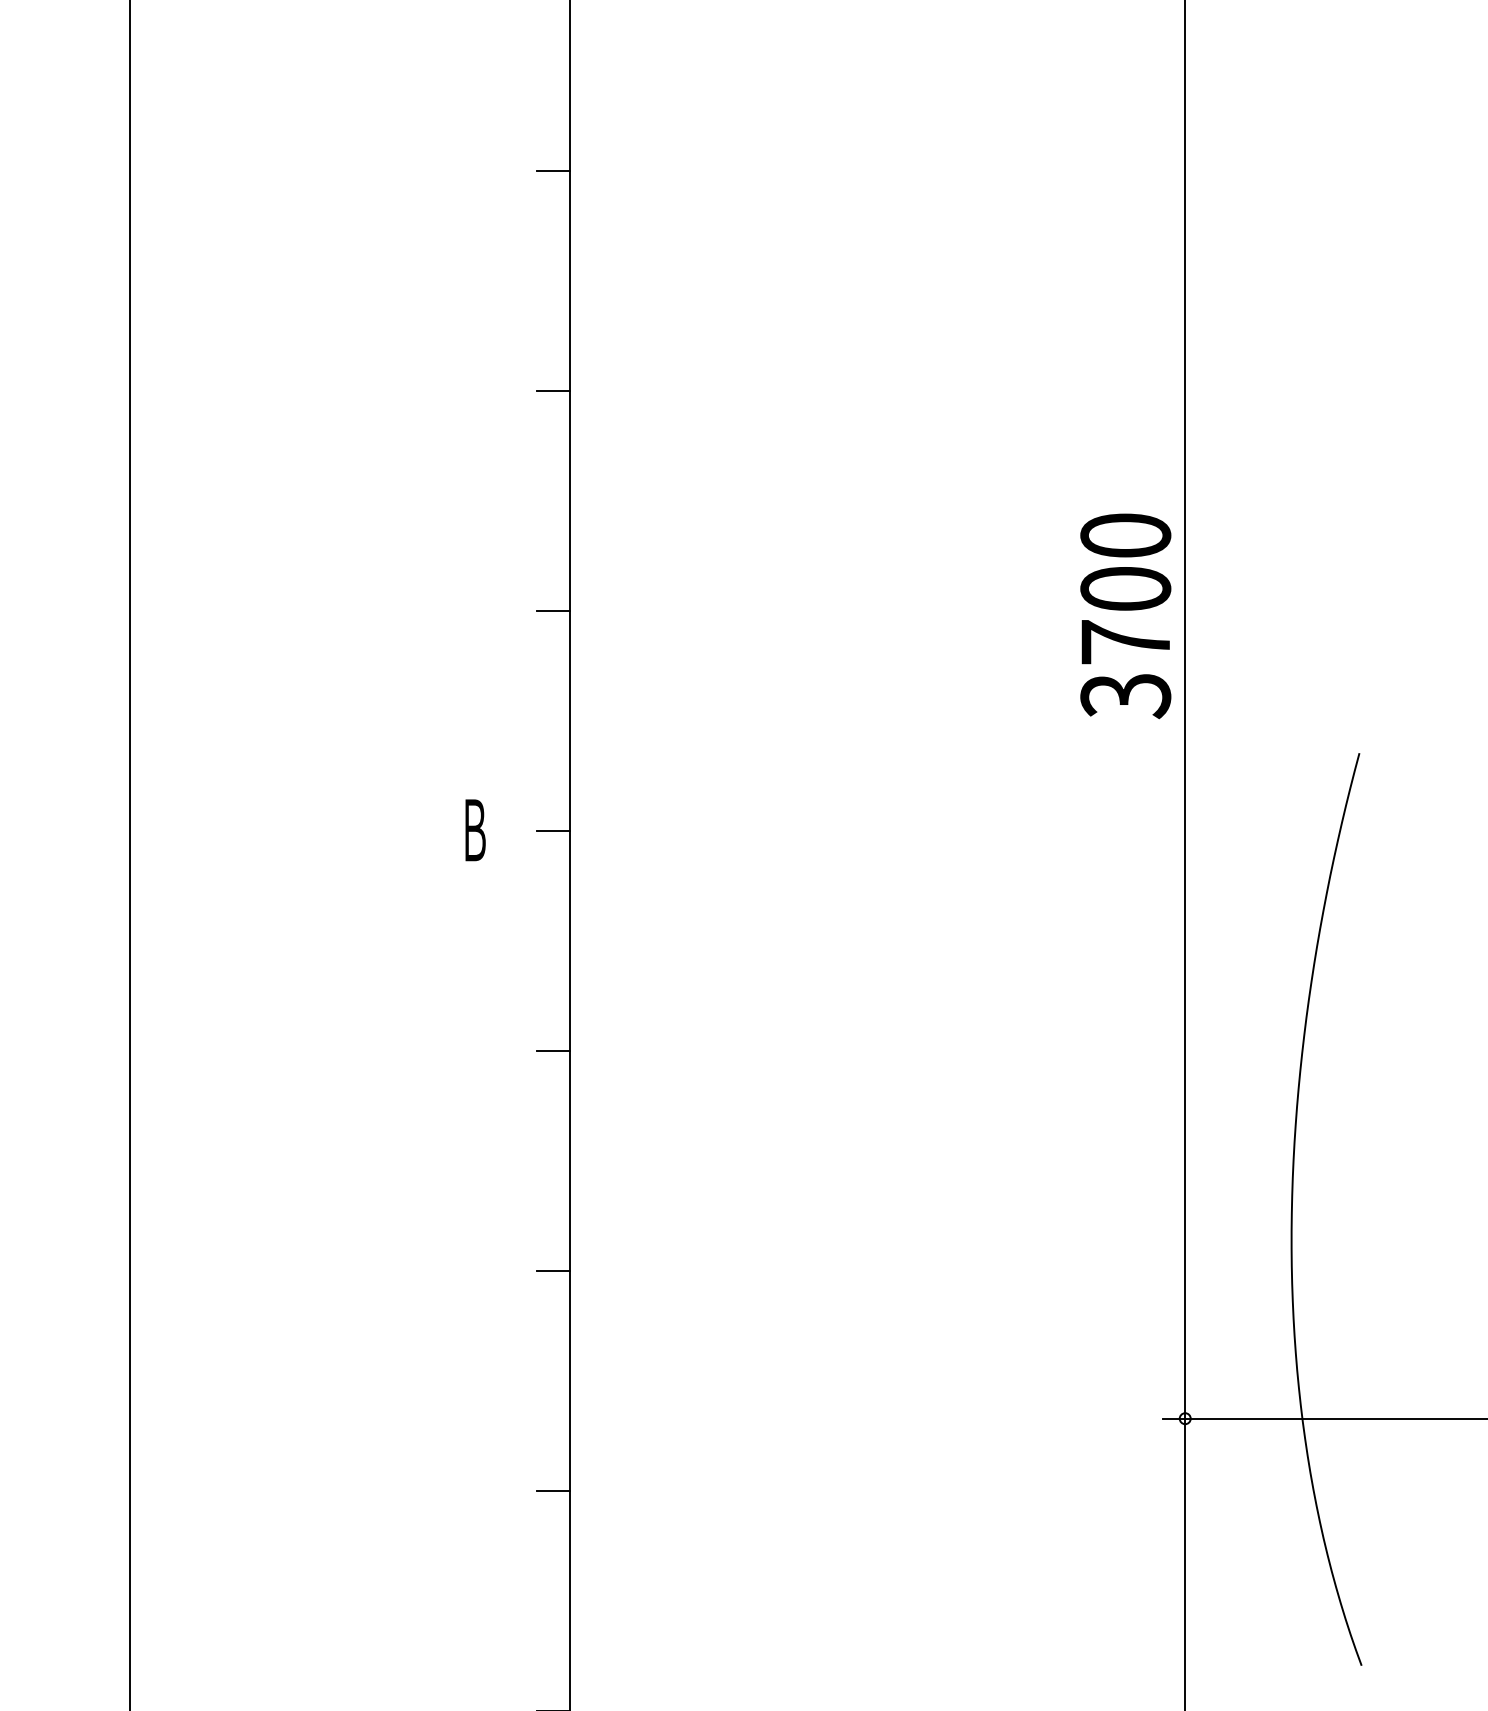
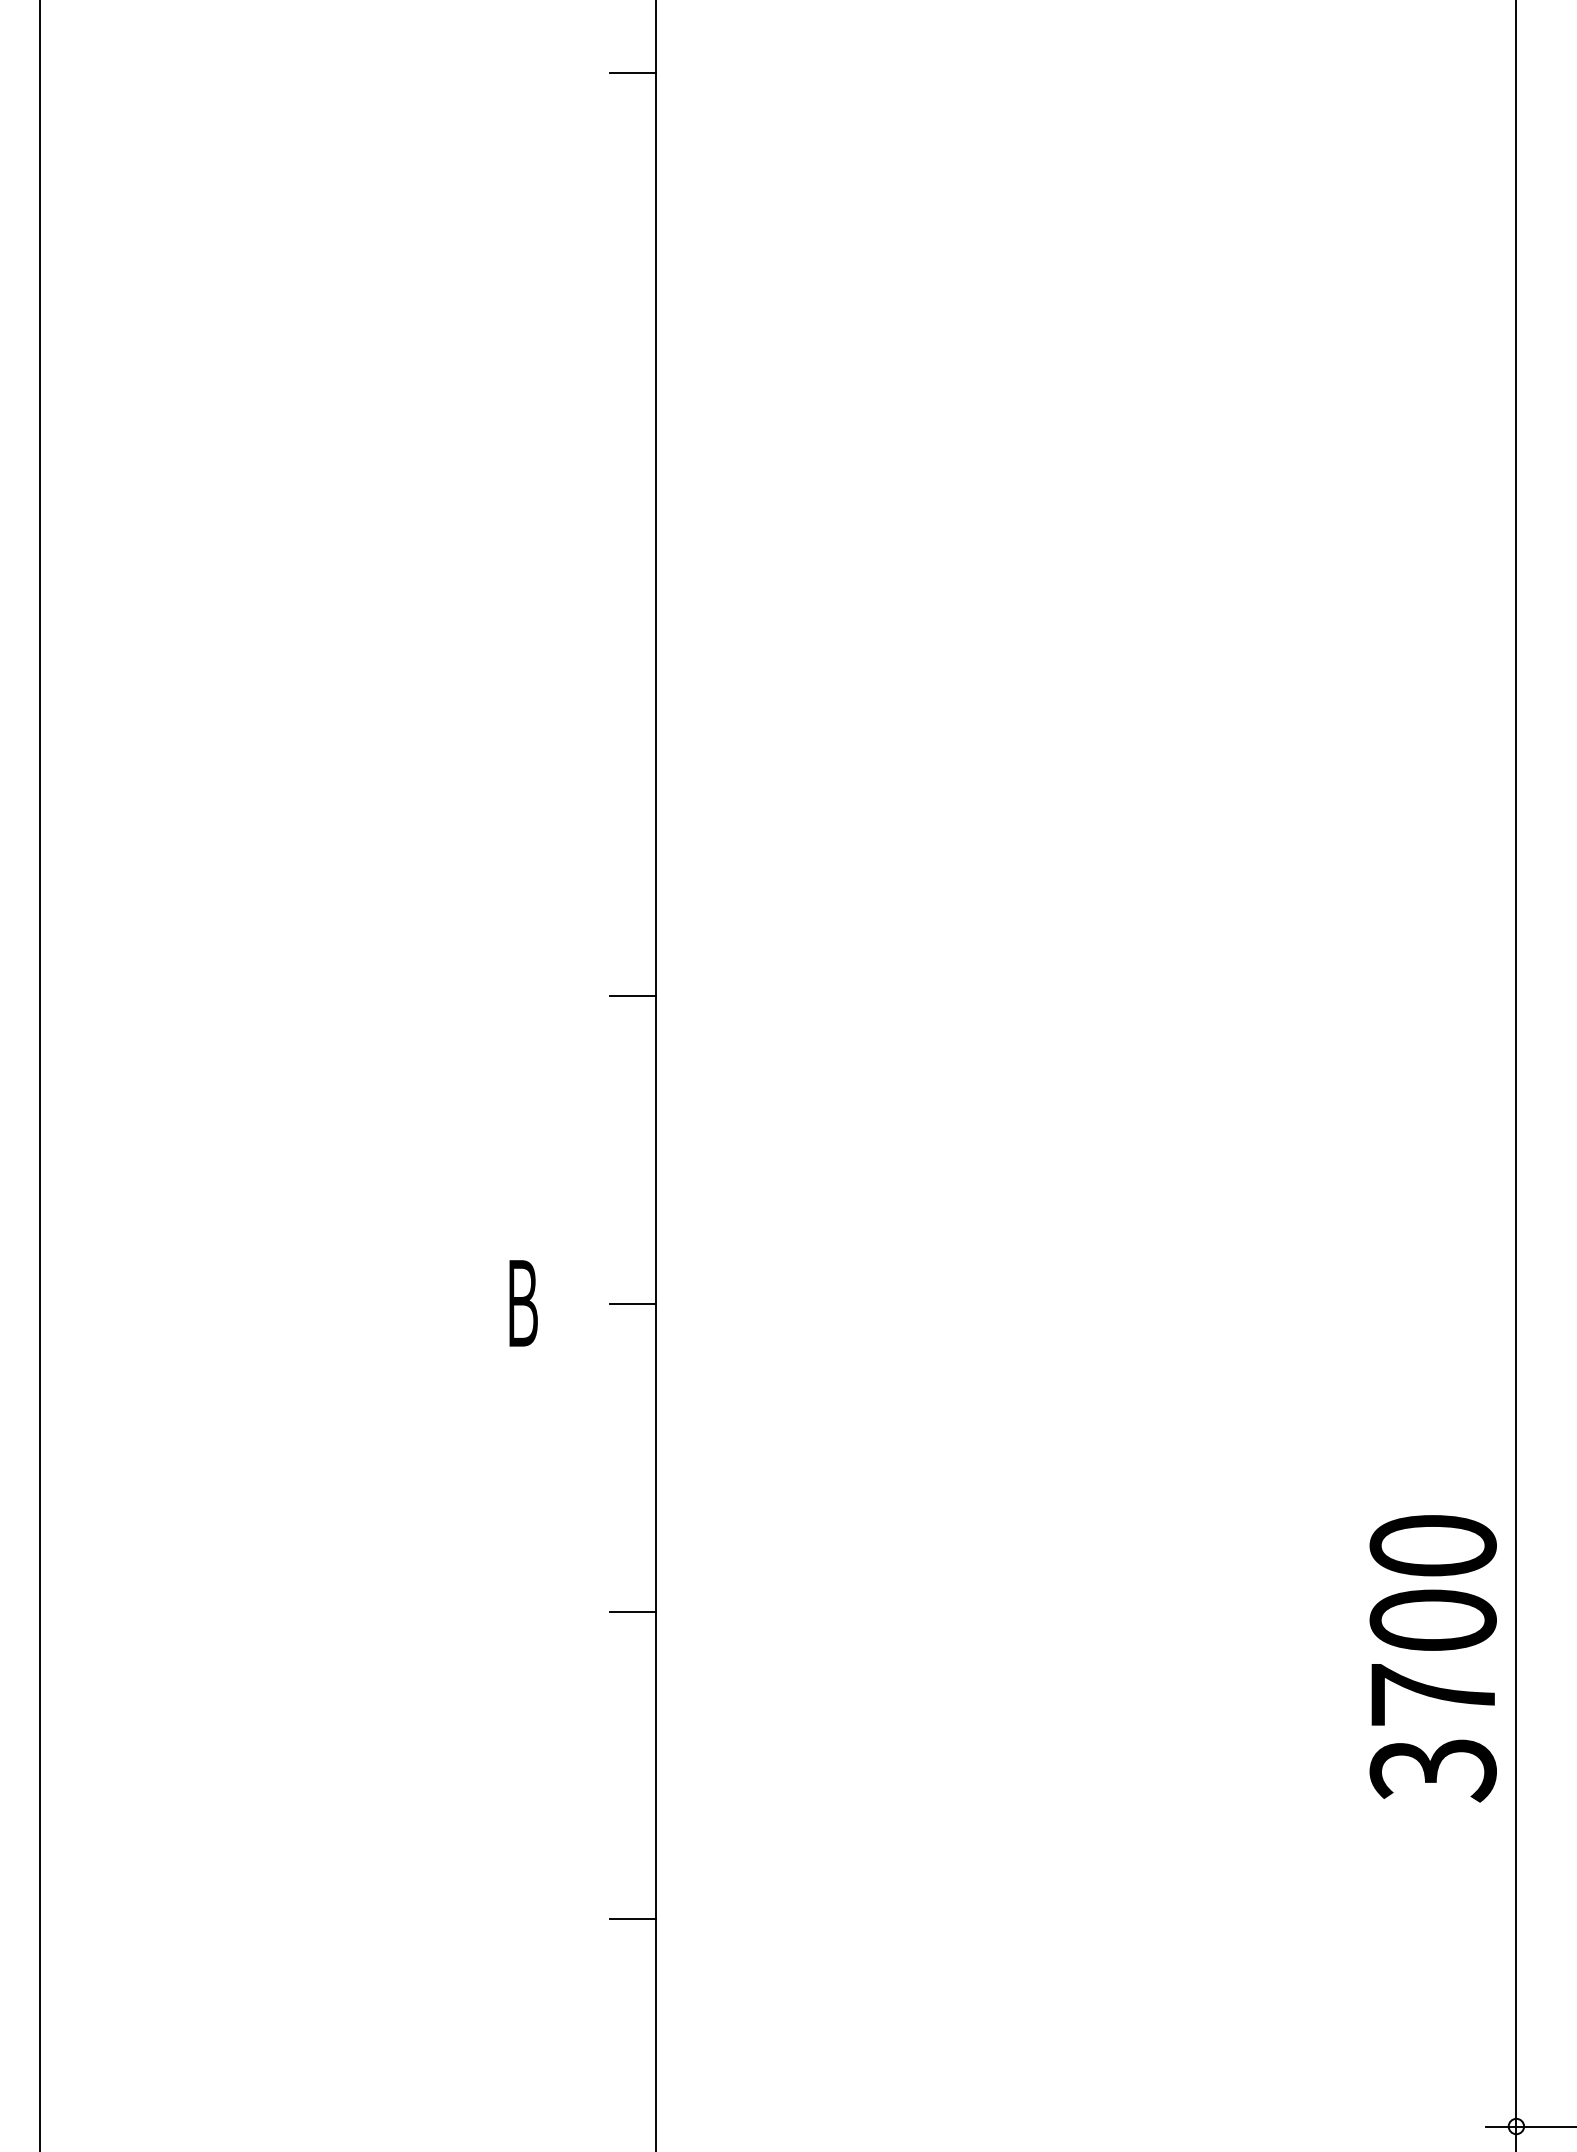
line: (553, 170) -> (632, 380), removed
line: (553, 390) -> (632, 688), removed
text: (1125, 616) -> (1432, 1658), moved

